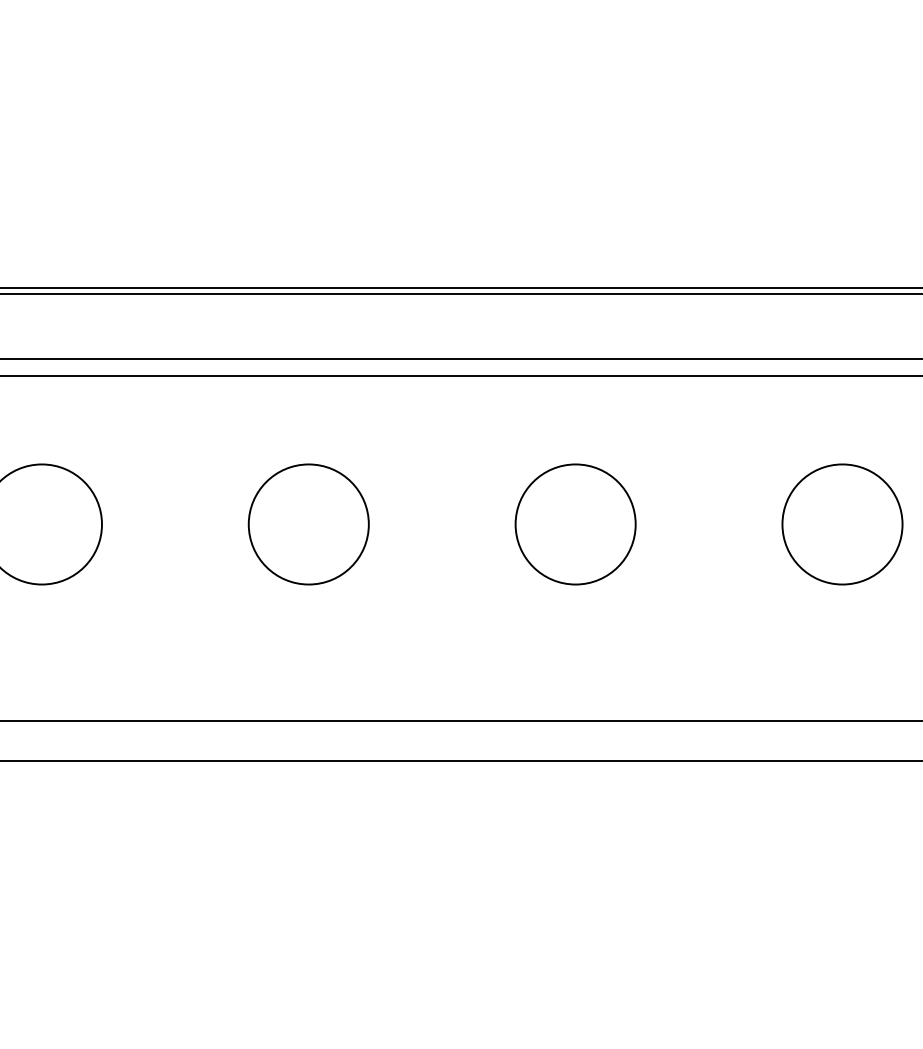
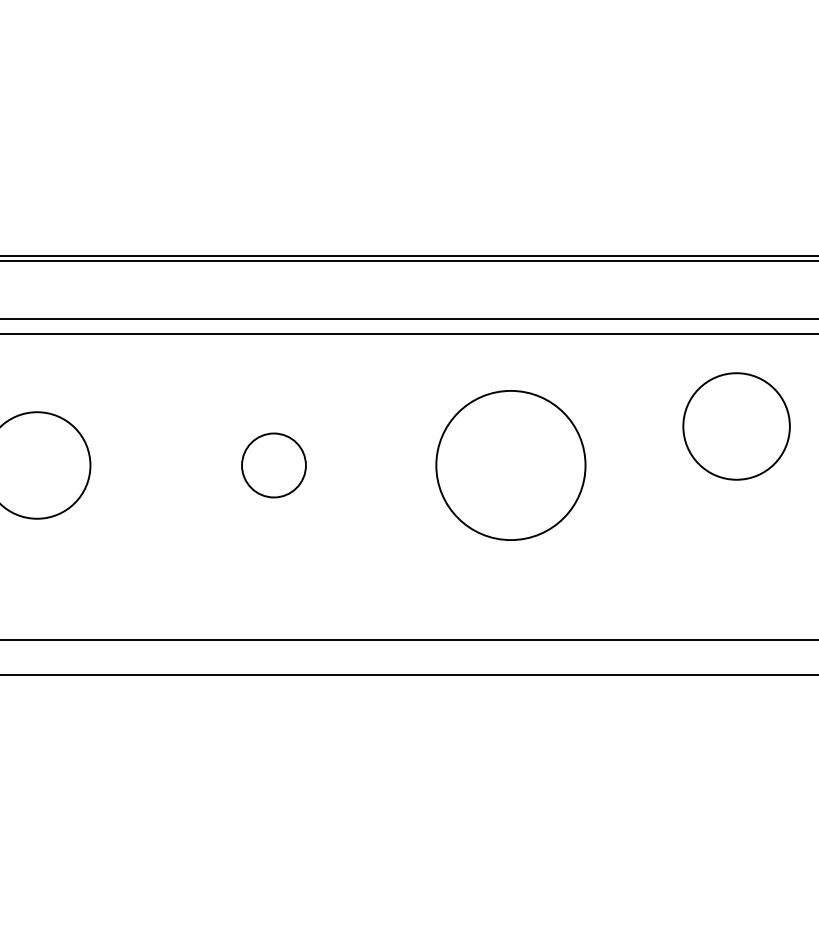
circle: (308, 524) -> (273, 465), size x0.6
circle: (575, 524) -> (510, 465), size x1.4
circle: (842, 524) -> (736, 426), moved

